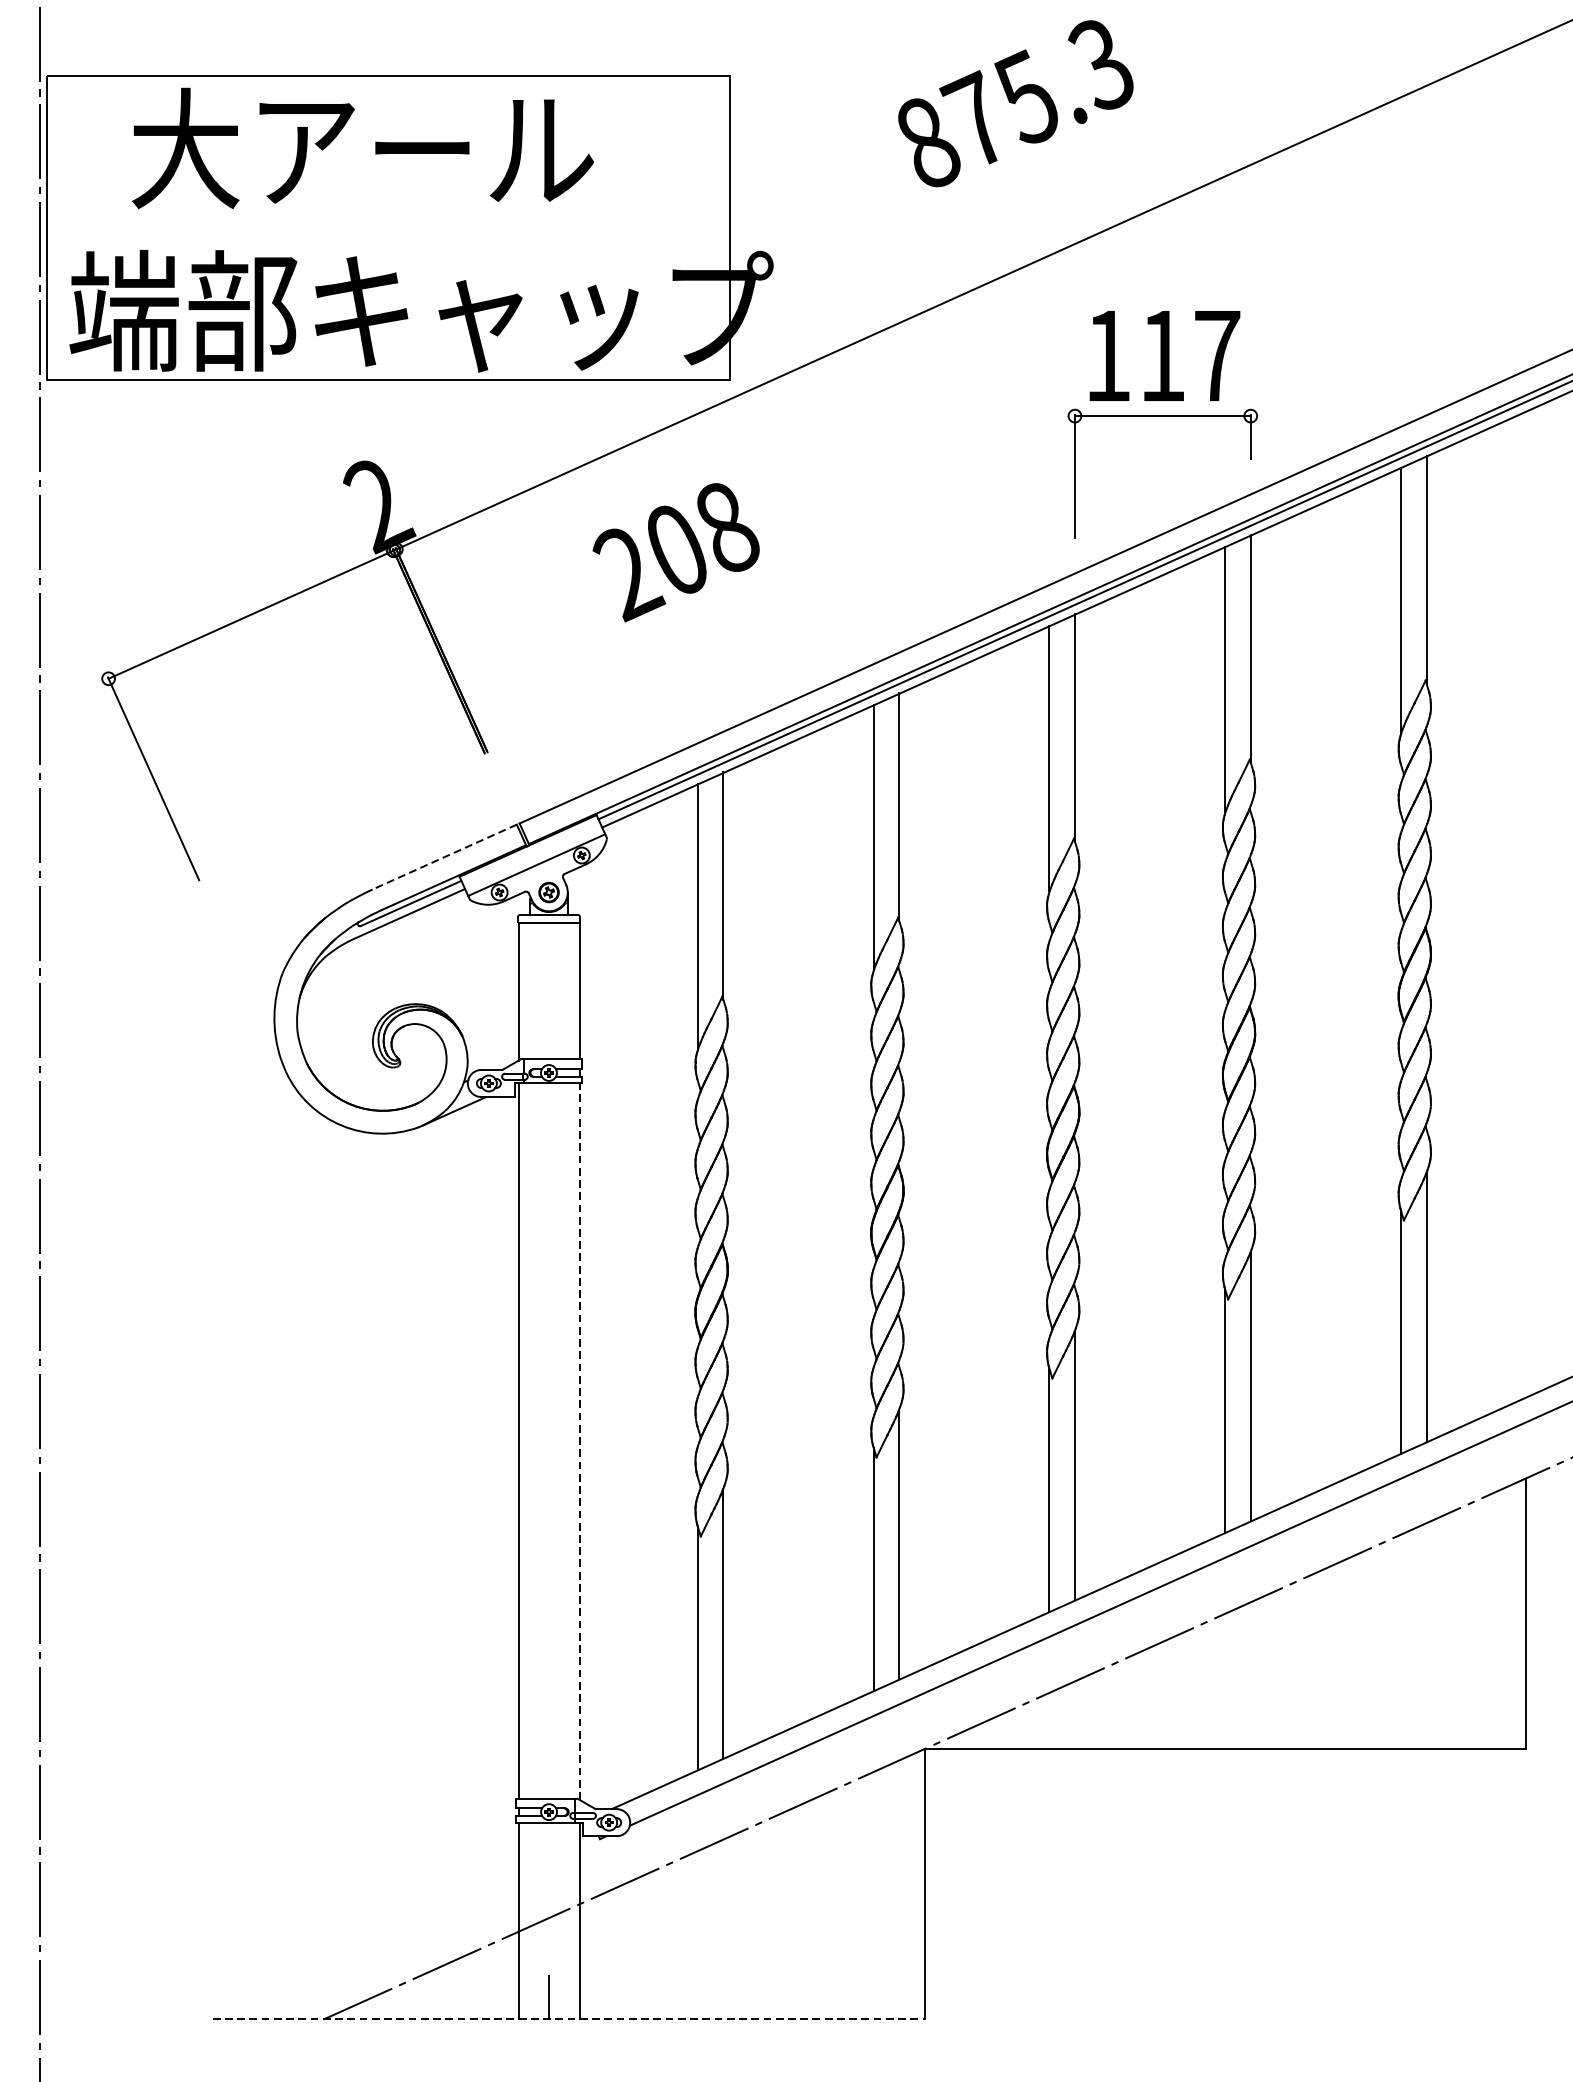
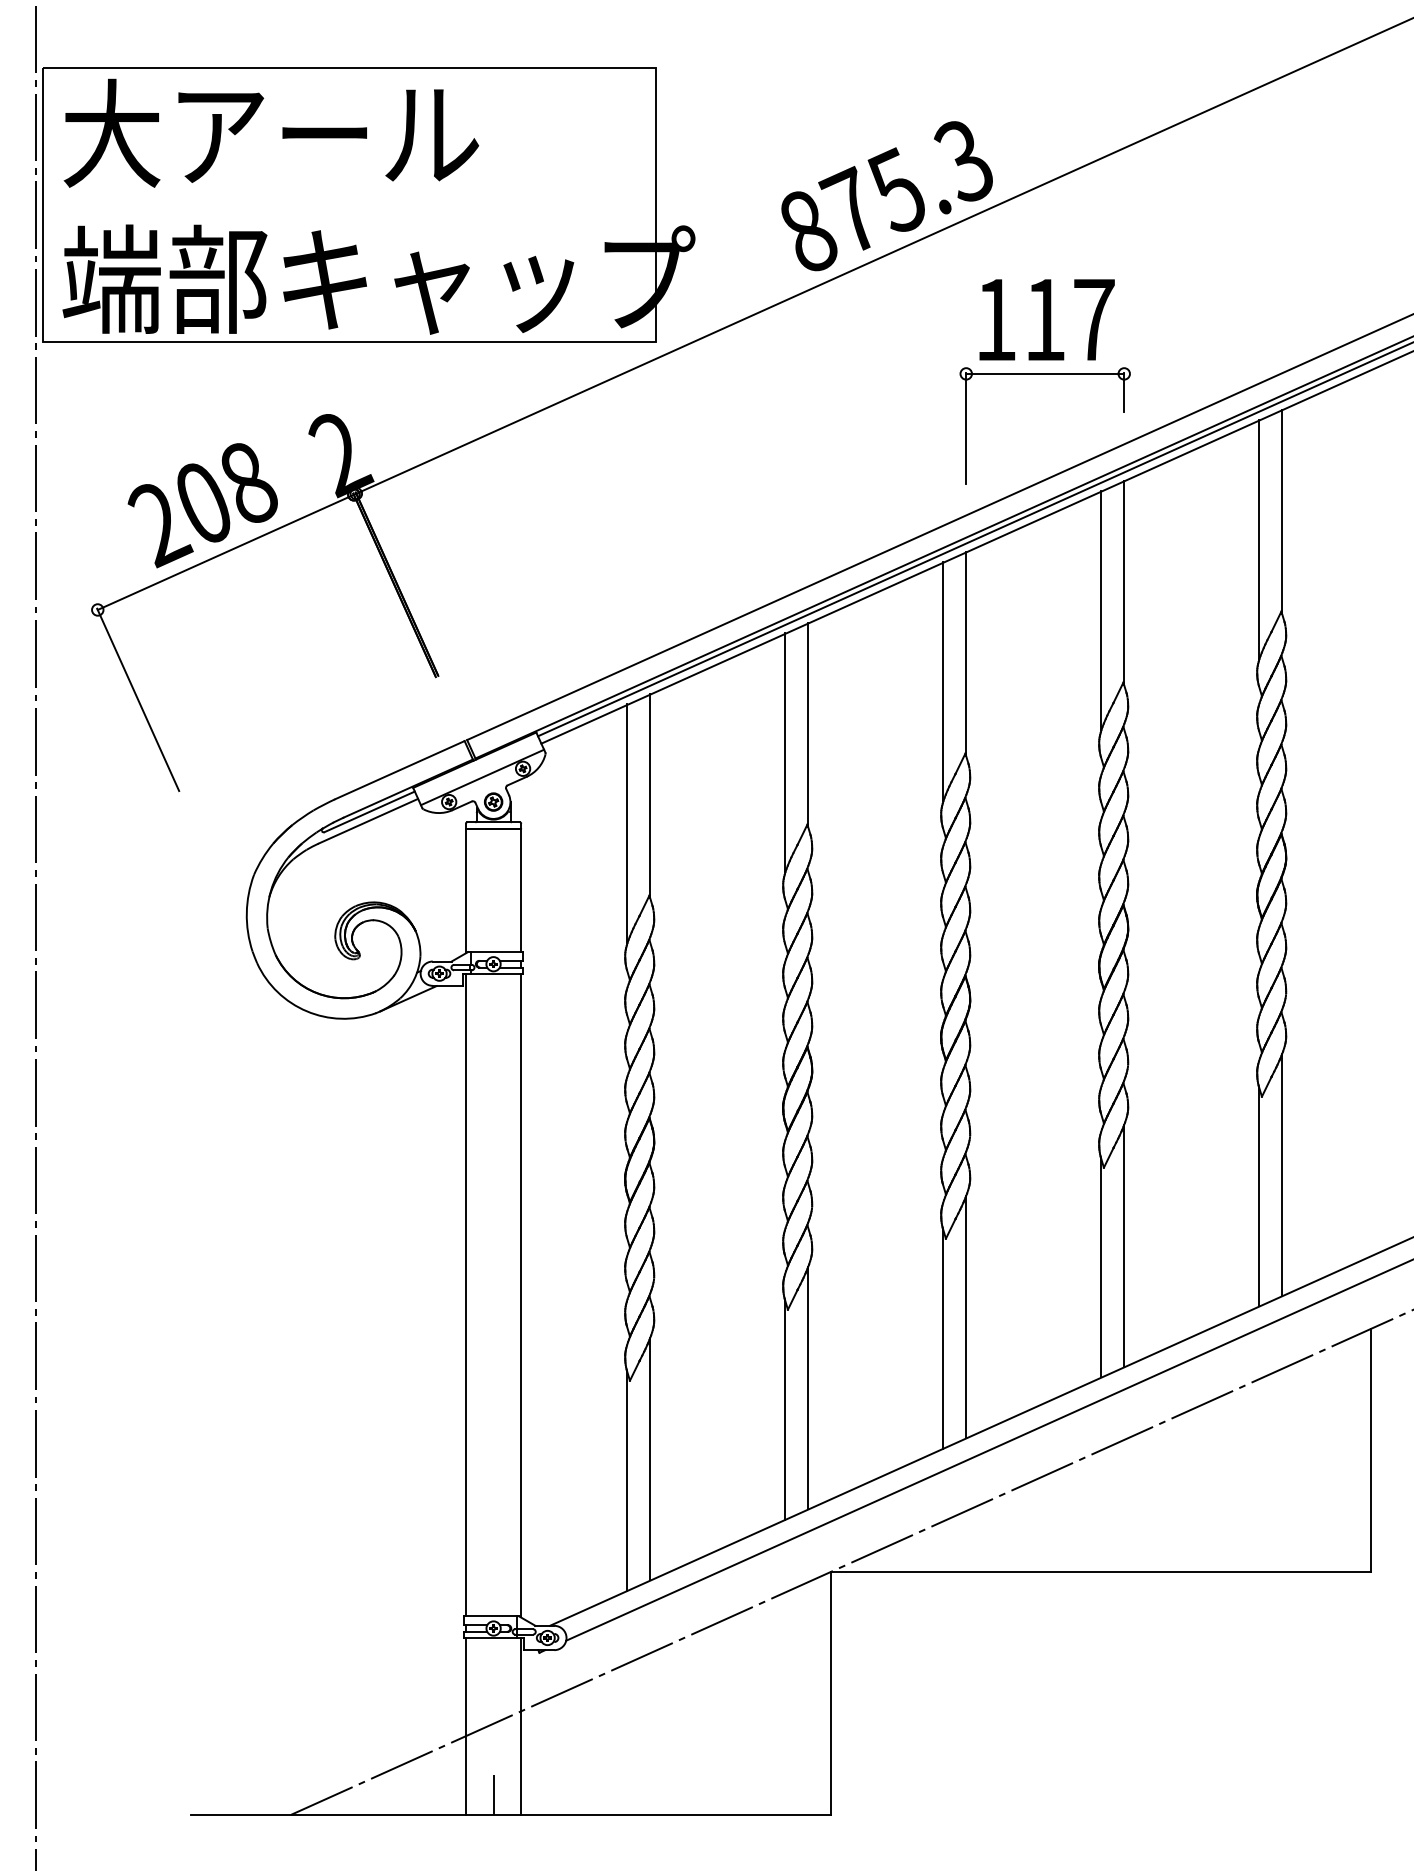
text: (1015, 104) -> (886, 196), moved
text: (363, 147) -> (271, 132), moved
text: (675, 552) -> (202, 505), moved
line: (444, 857) -> (399, 770), dashed -> solid
line: (578, 1441) -> (520, 1295), dashed -> solid
line: (568, 2019) -> (511, 1814), dashed -> solid

